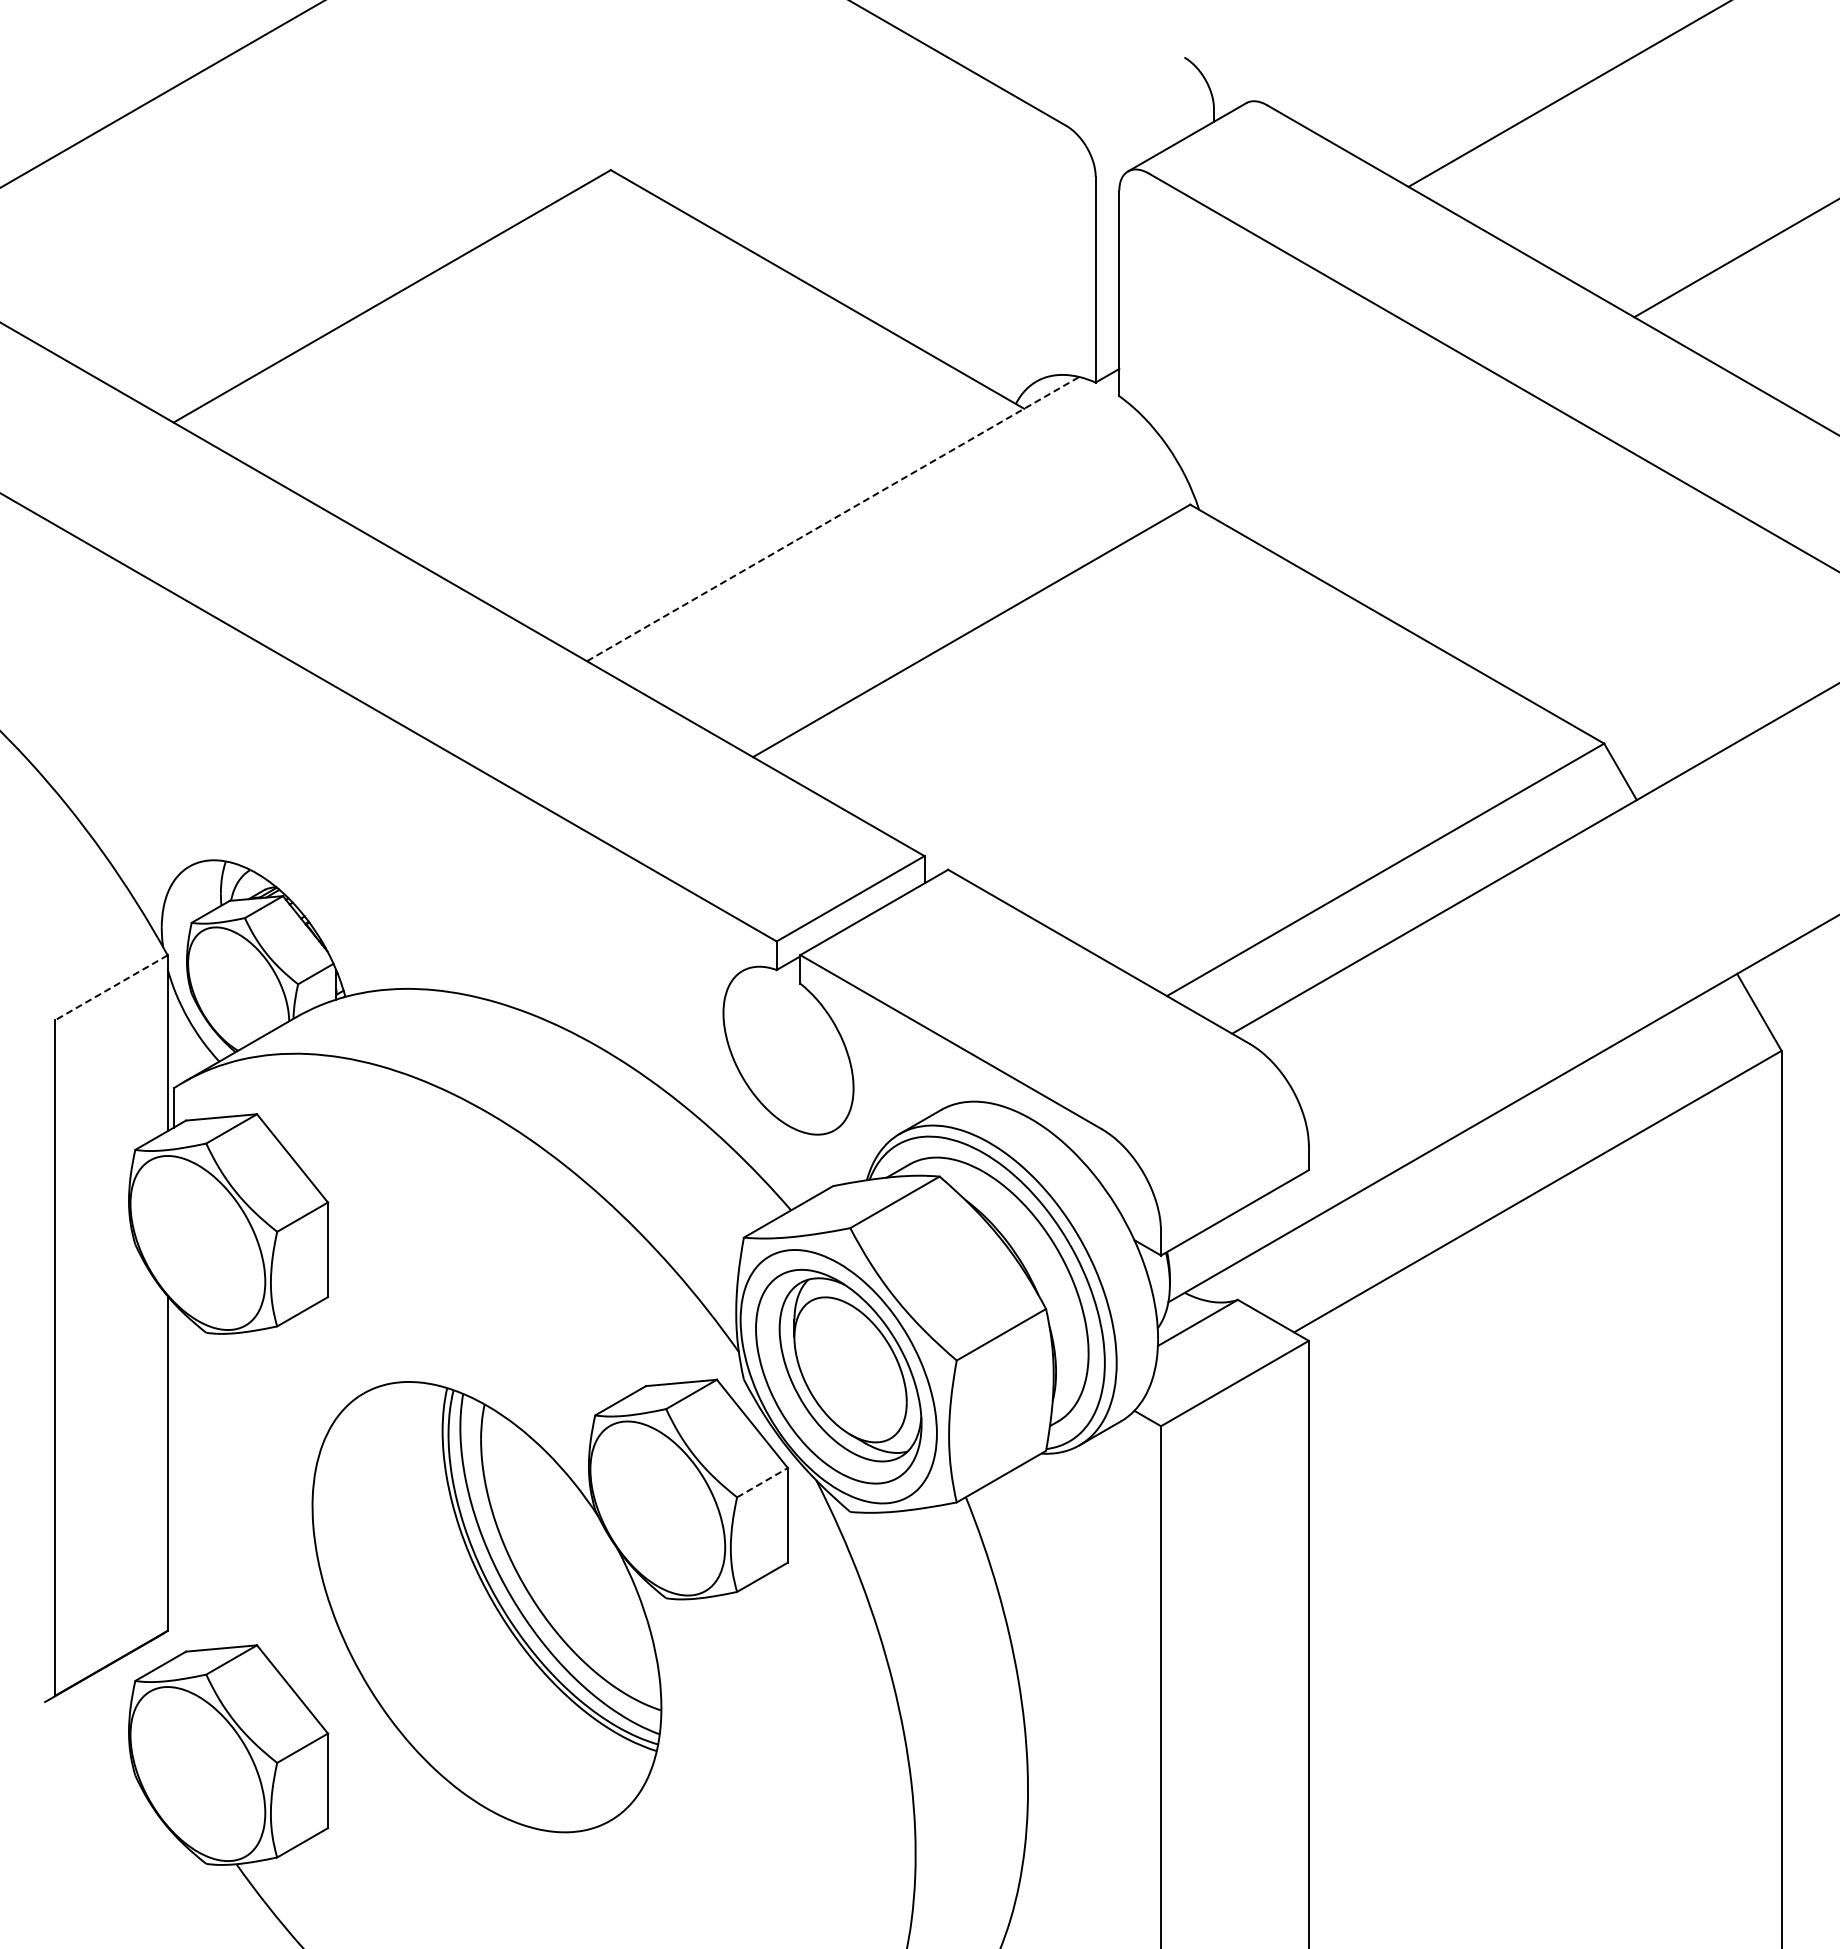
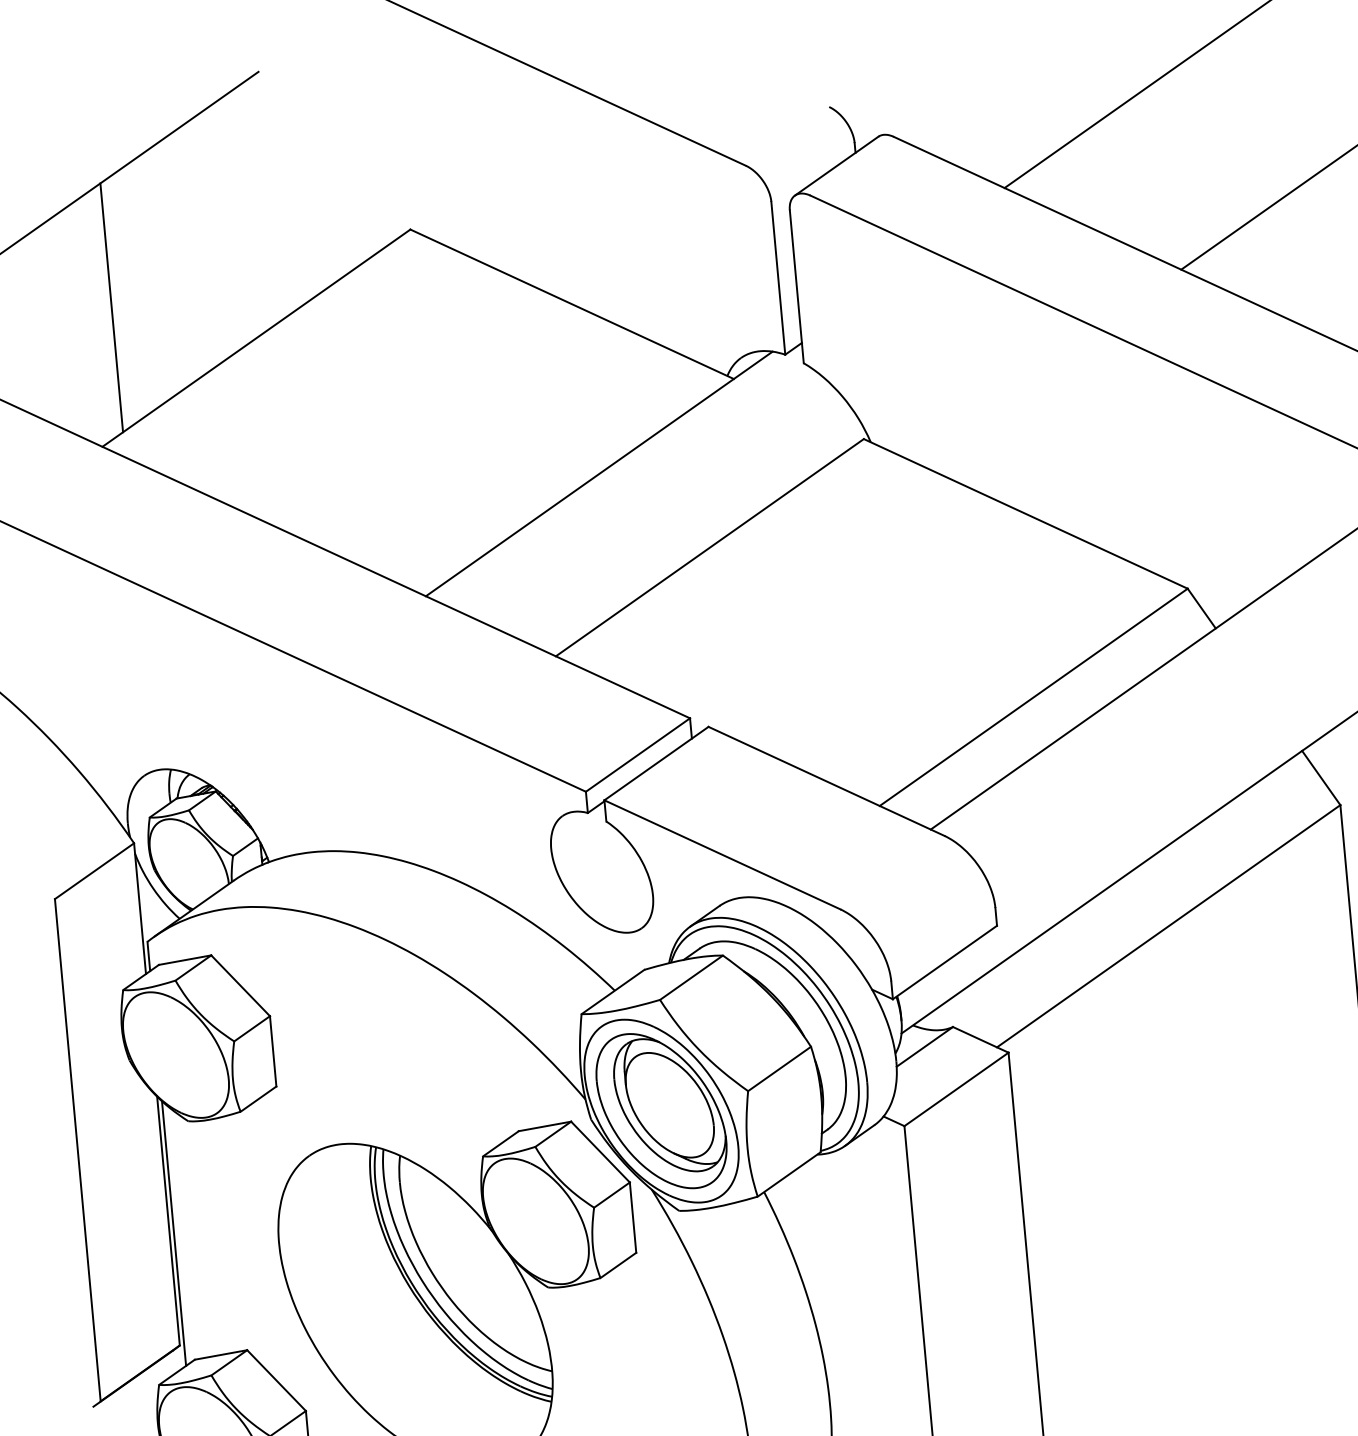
line: (202, 237) -> (111, 307), added
line: (833, 518) -> (599, 473), dashed -> solid
line: (111, 987) -> (94, 871), dashed -> solid
line: (173, 1480) -> (173, 1233), added
line: (762, 1482) -> (611, 1194), dashed -> solid

